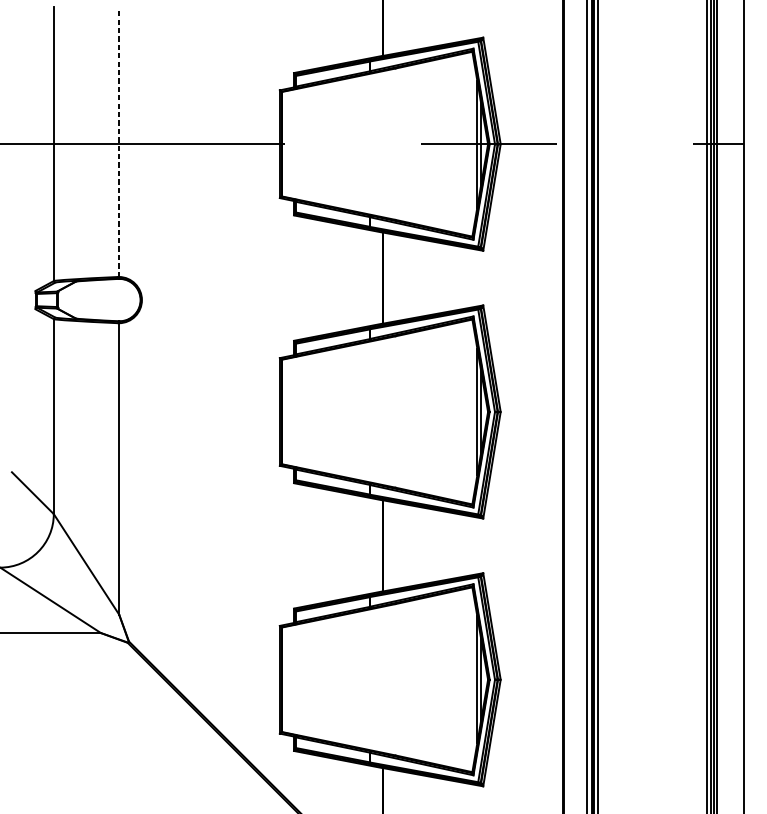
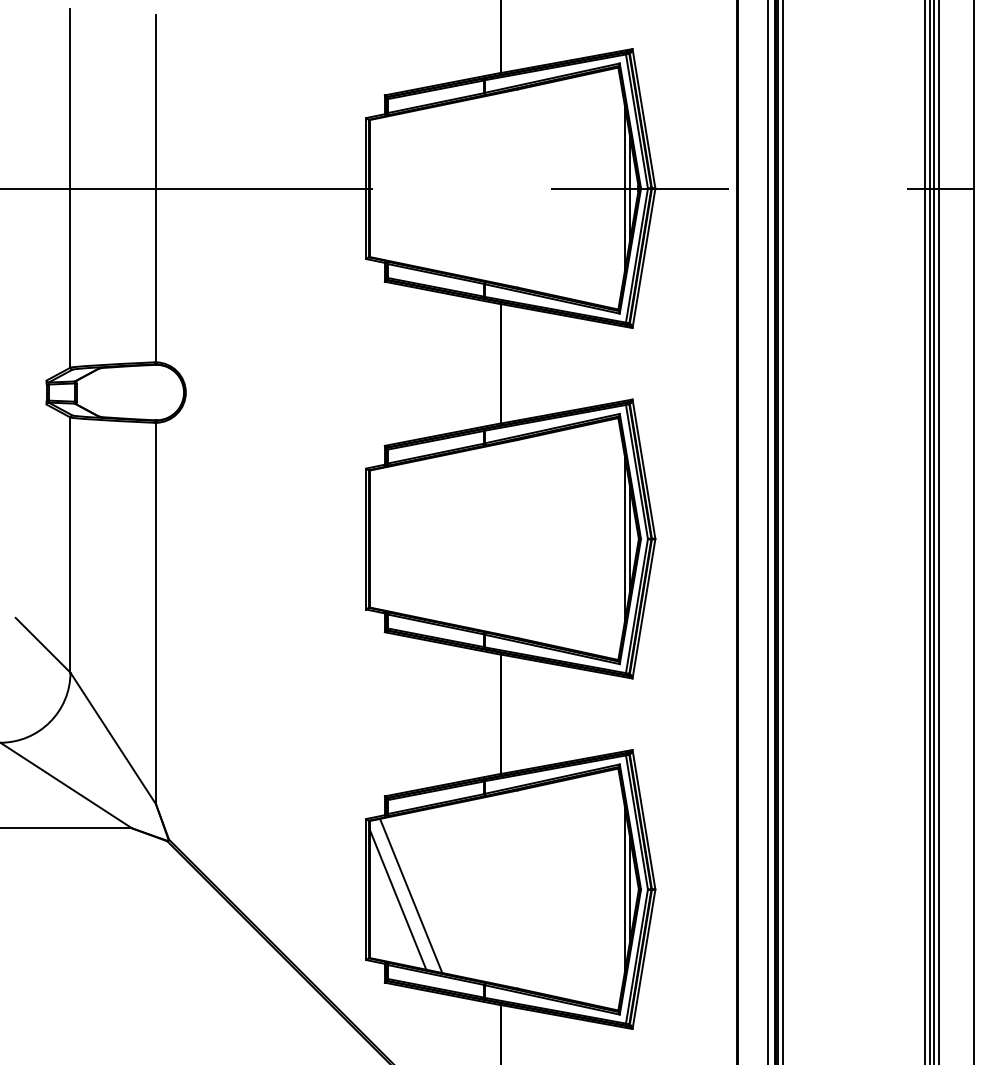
line: (119, 144) -> (156, 188), dashed -> solid
line: (314, 684) -> (411, 895), added
line: (303, 687) -> (397, 899), added

